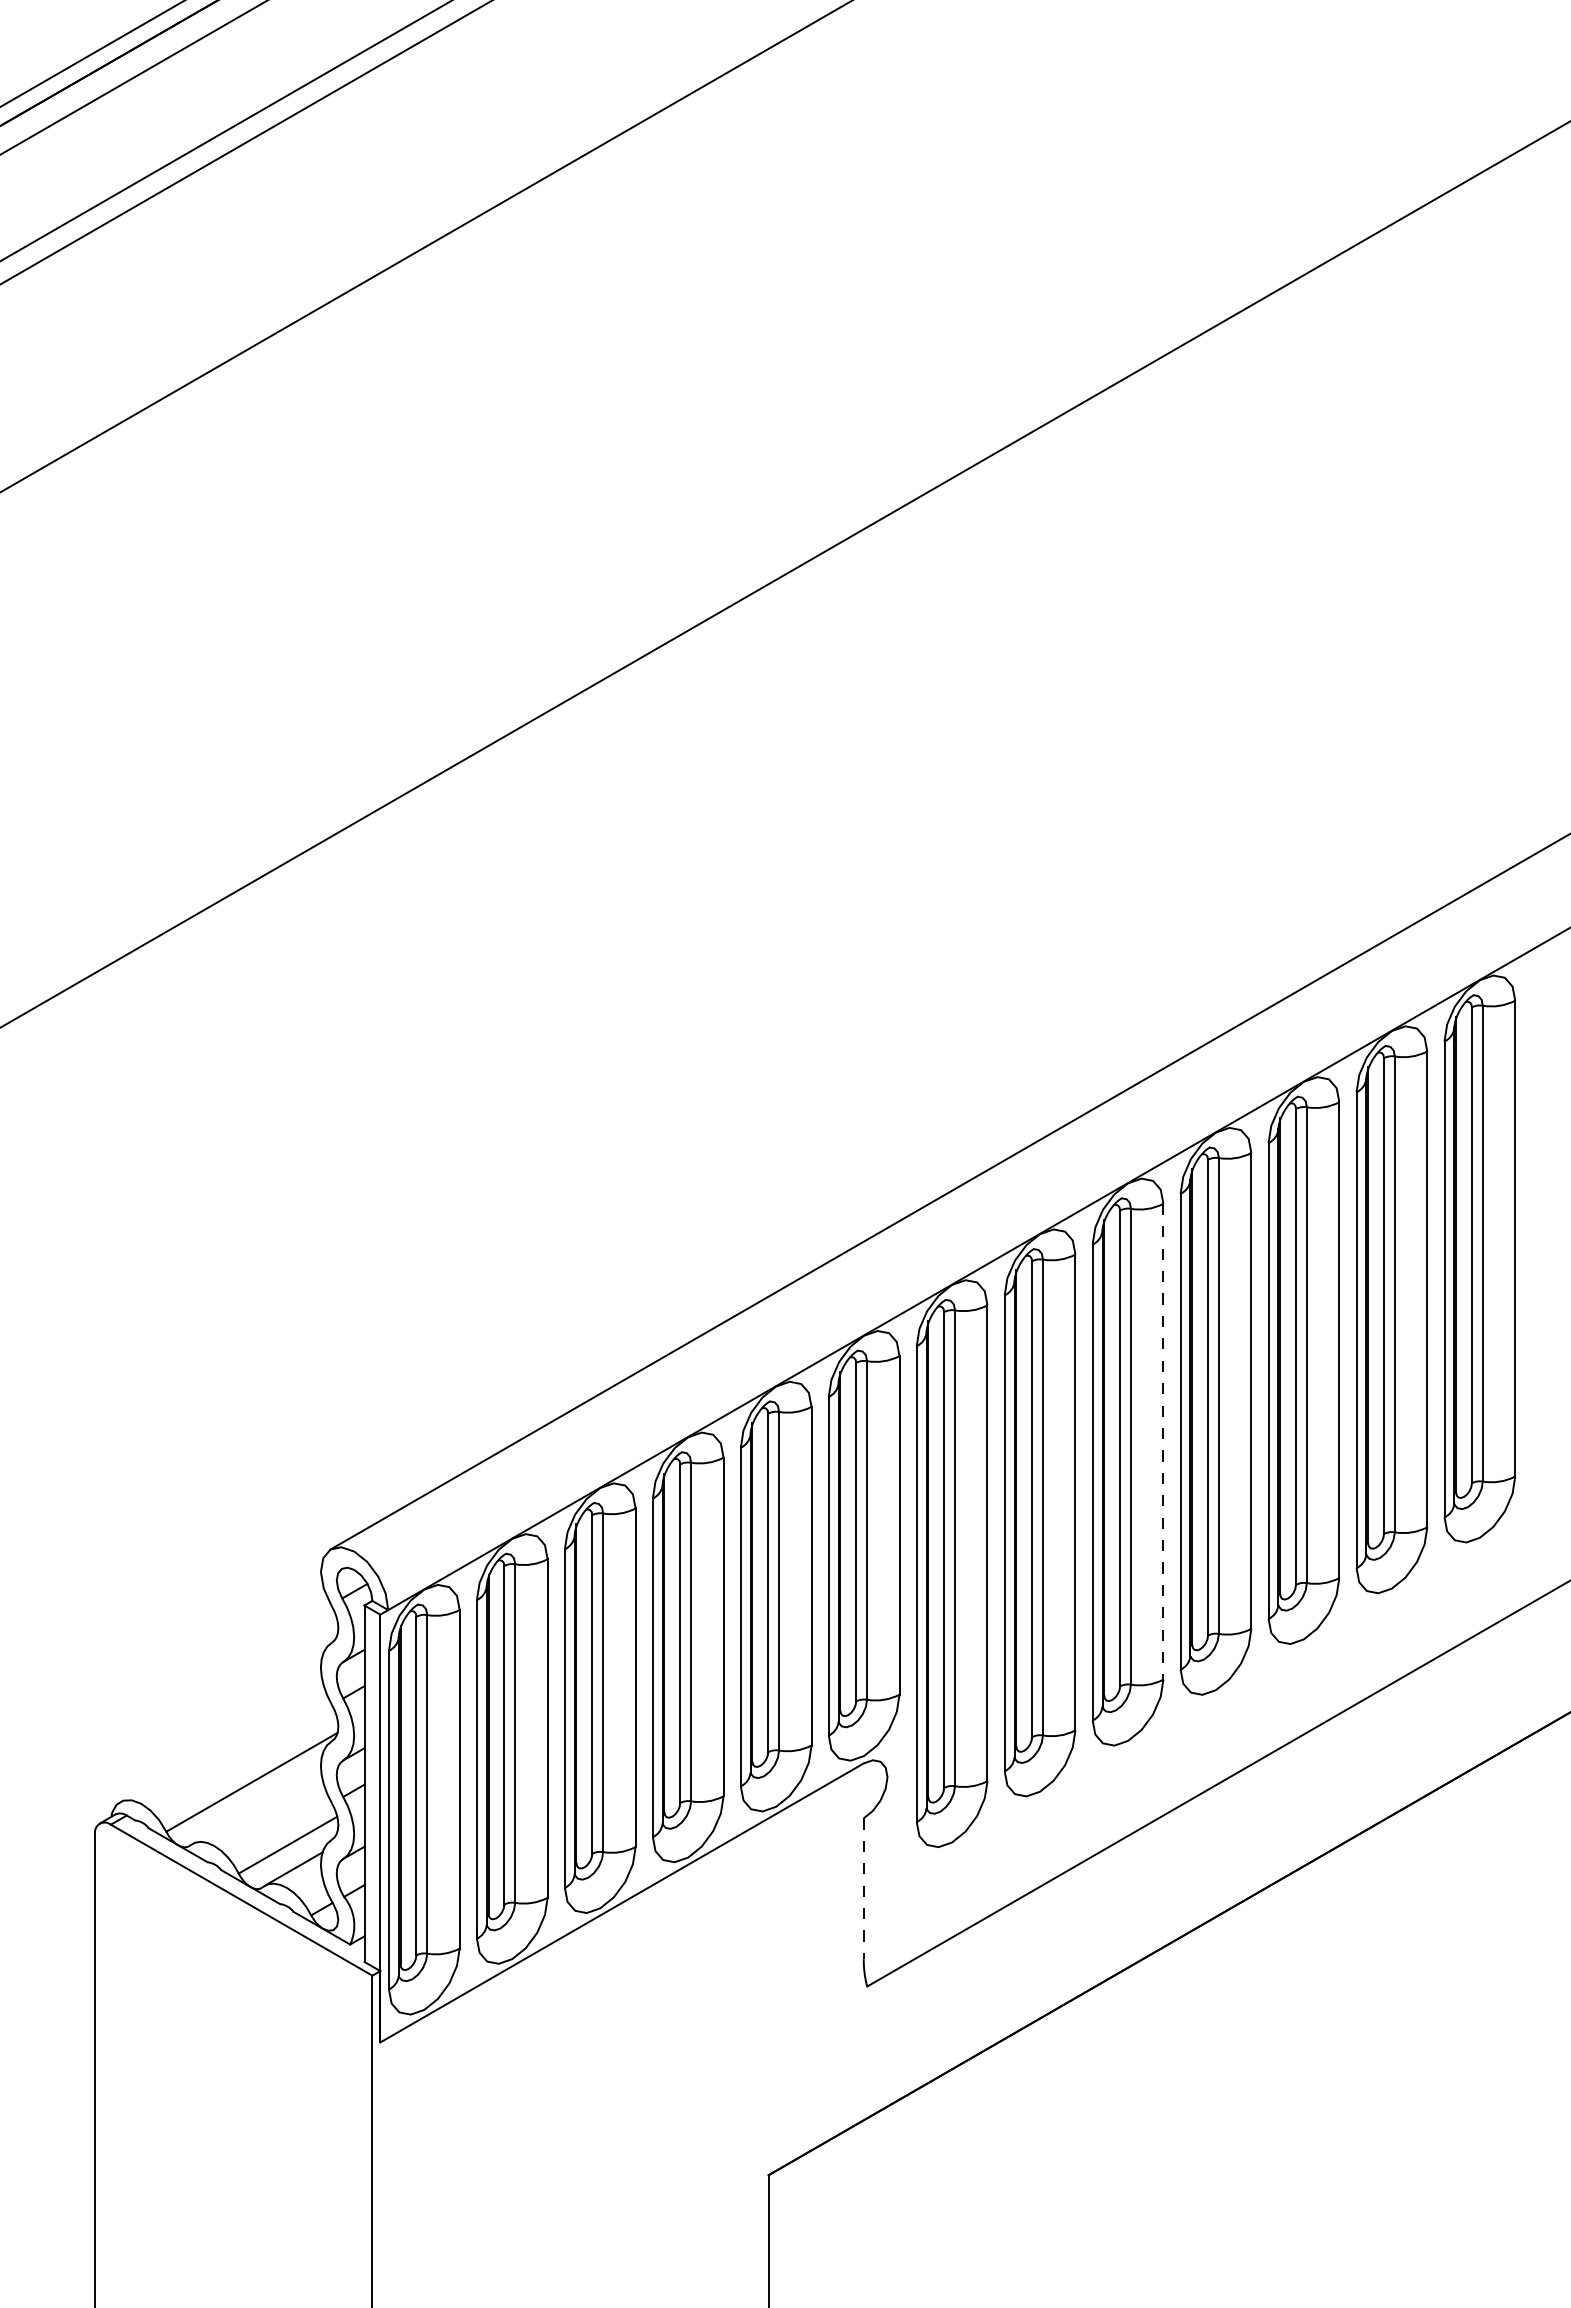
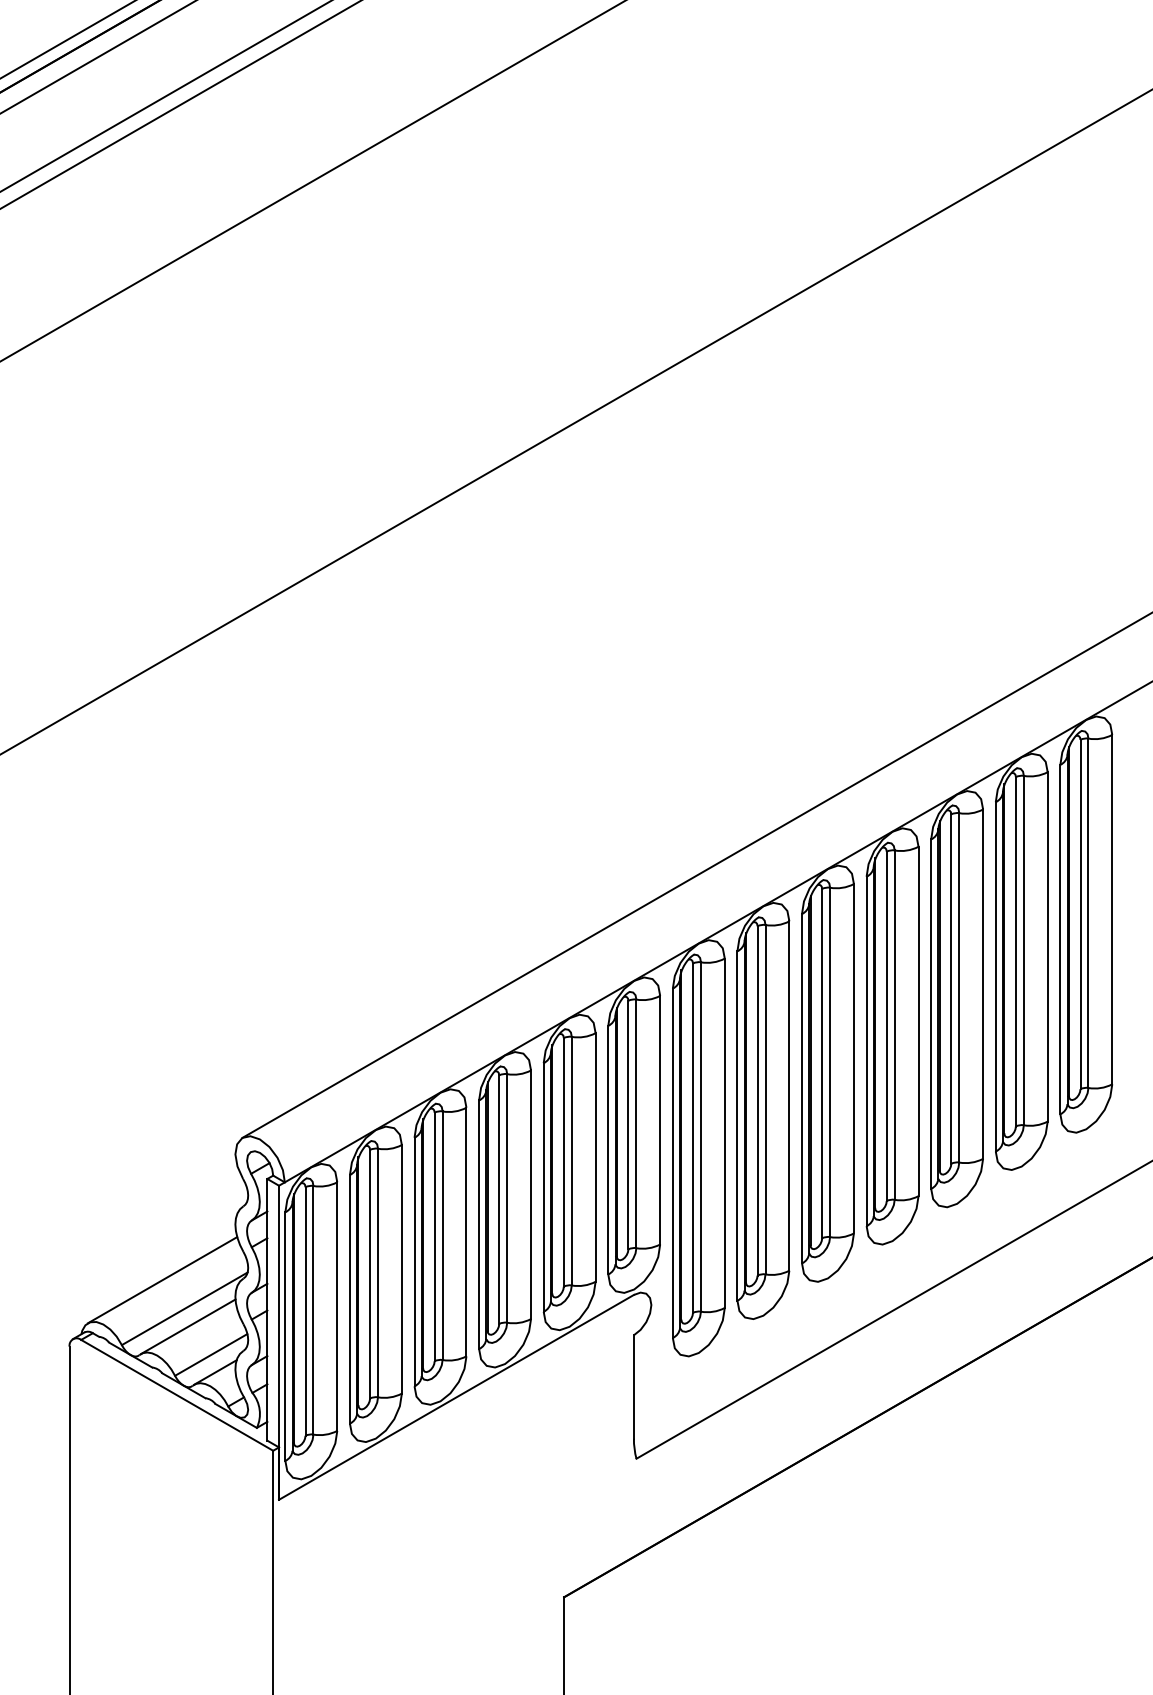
line: (1163, 1441) -> (854, 1058), dashed -> solid
line: (221, 1743) -> (162, 1280), added
line: (256, 1806) -> (188, 1326), added
line: (863, 1889) -> (633, 1387), dashed -> solid

